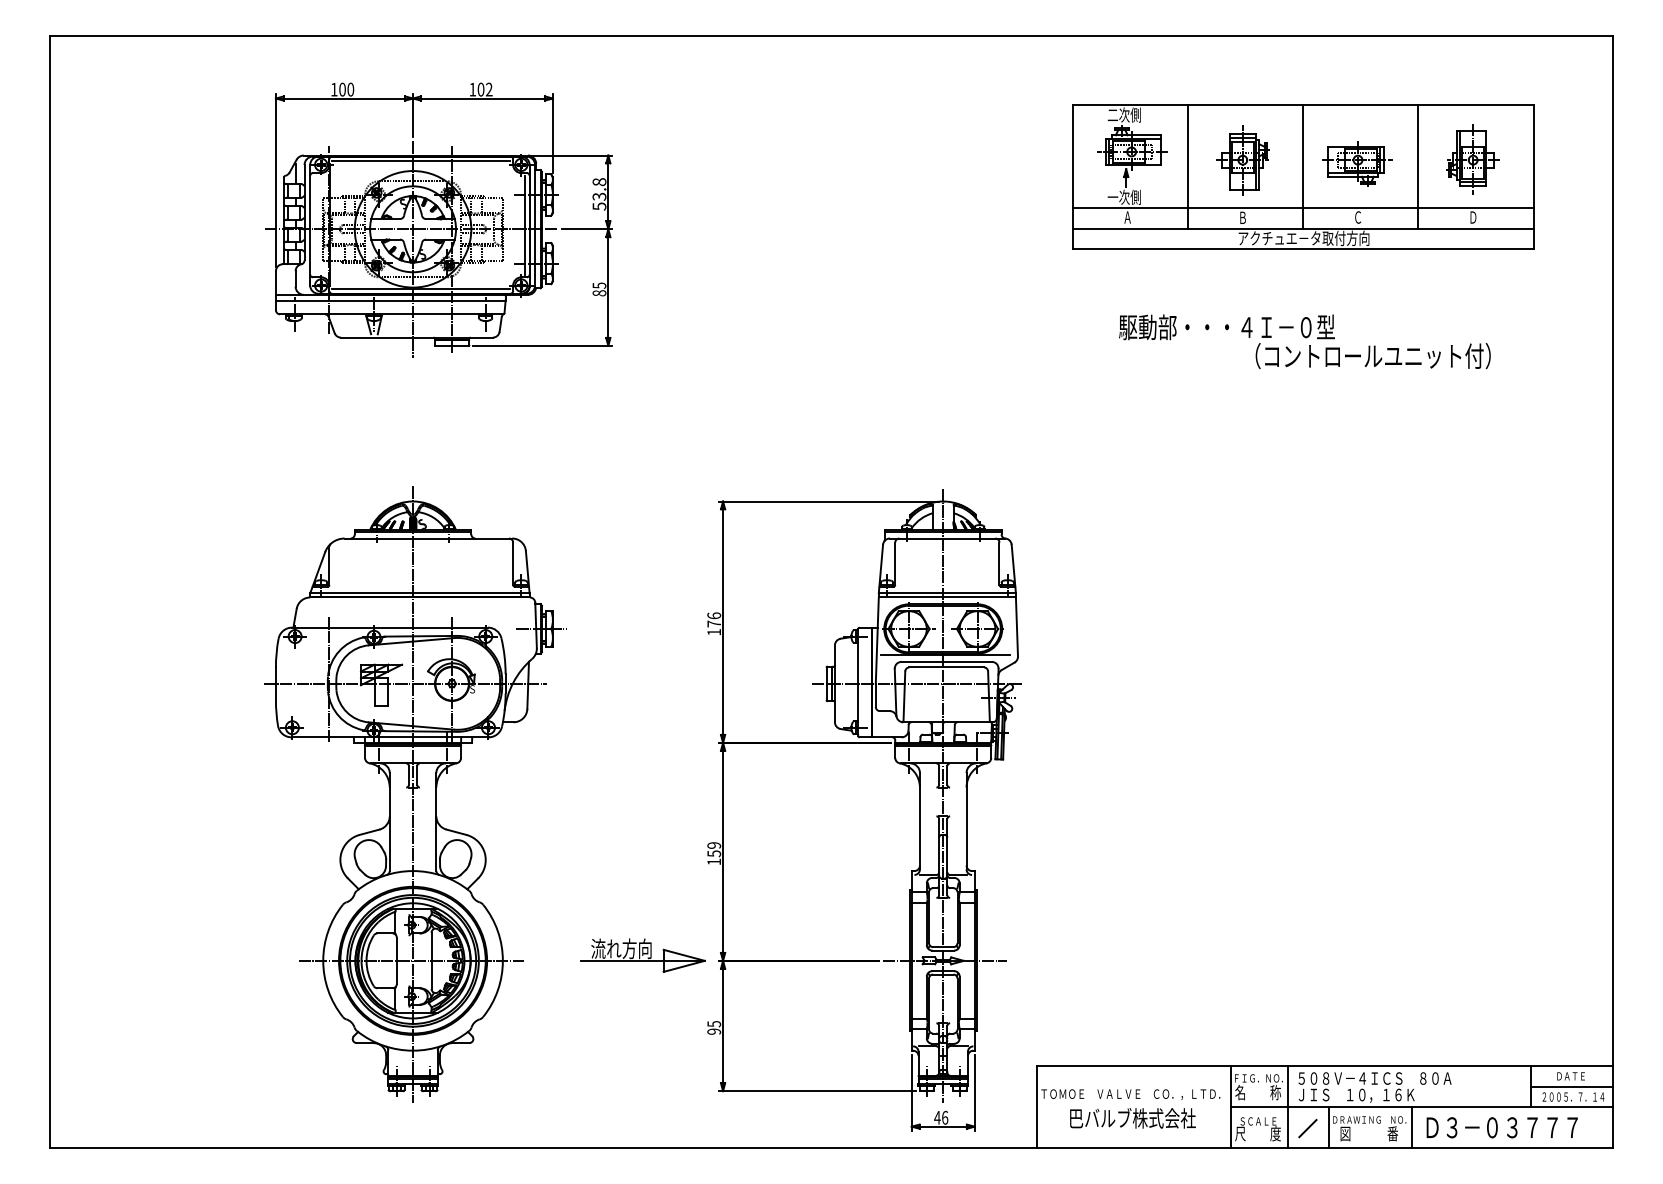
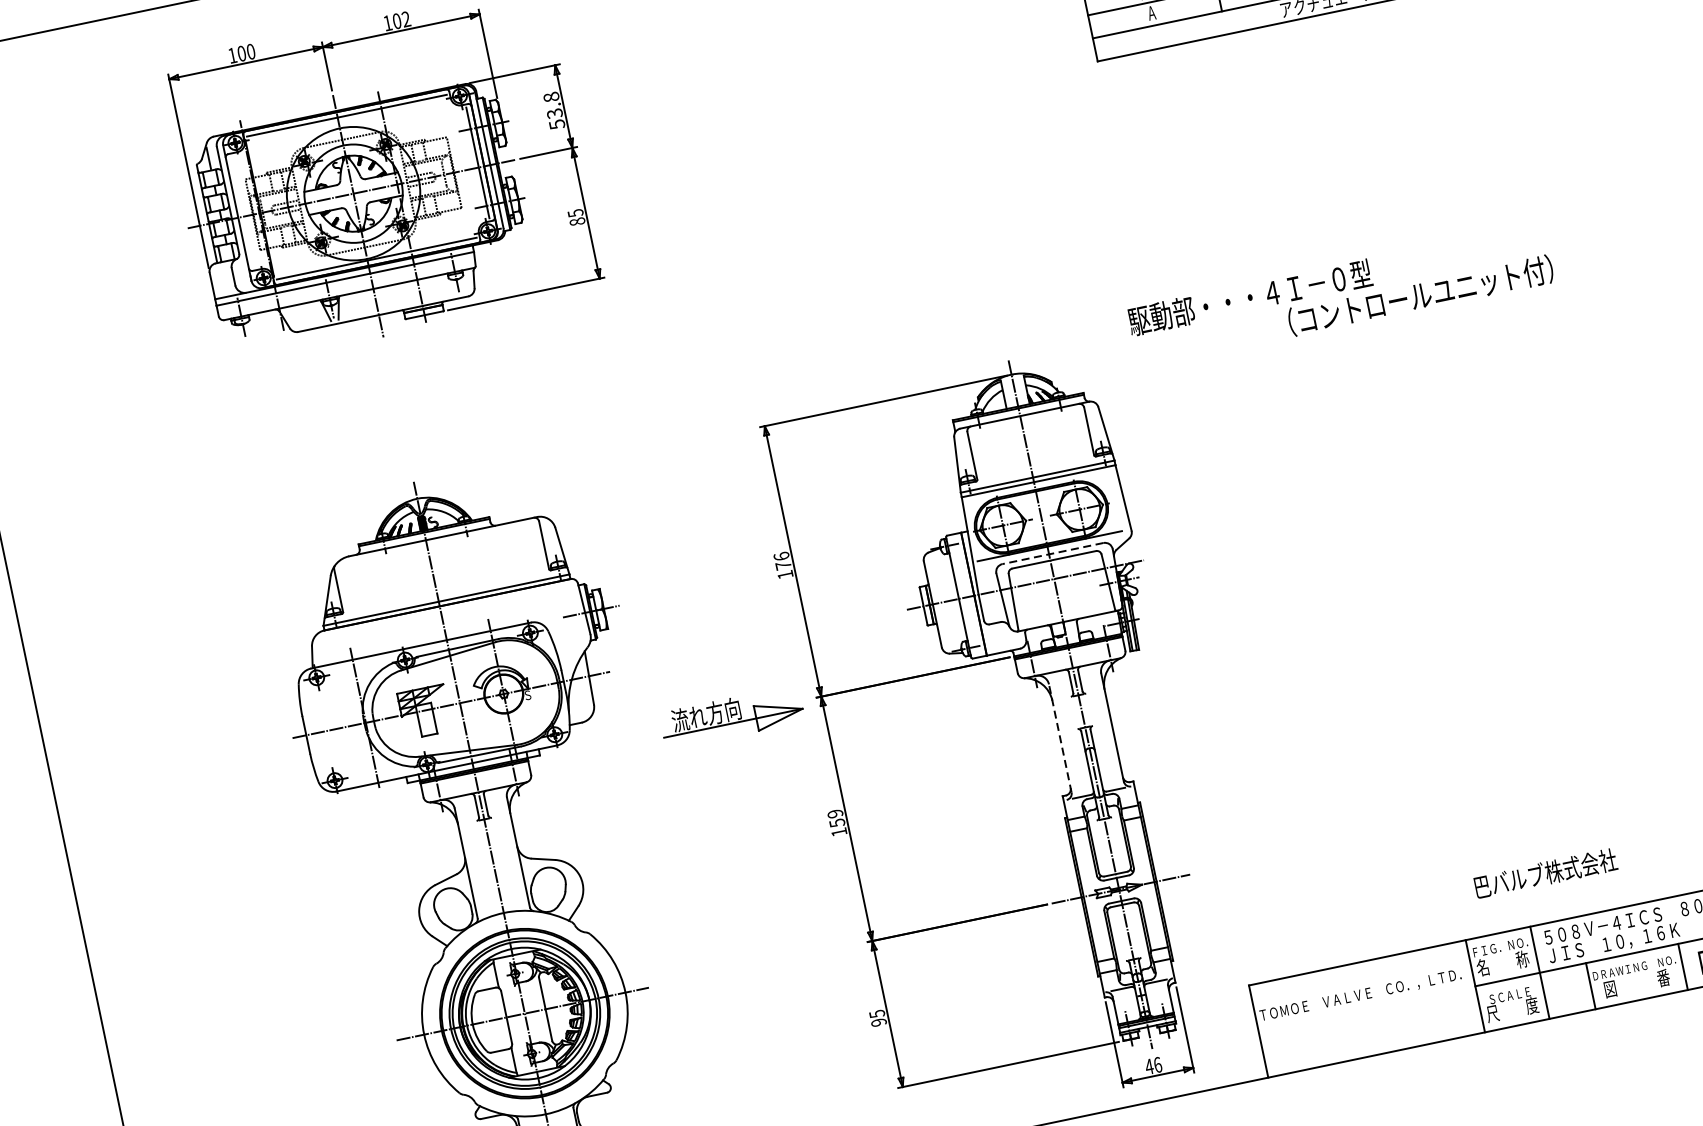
text: (1304, 341) -> (1340, 295), moved
line: (946, 661) -> (1052, 553), solid -> dashed
line: (919, 820) -> (1059, 737), solid -> dashed
part: (642, 955) -> (731, 717), moved
text: (1132, 1118) -> (1545, 873), moved
line: (1307, 1128) -> (1566, 992), removed

